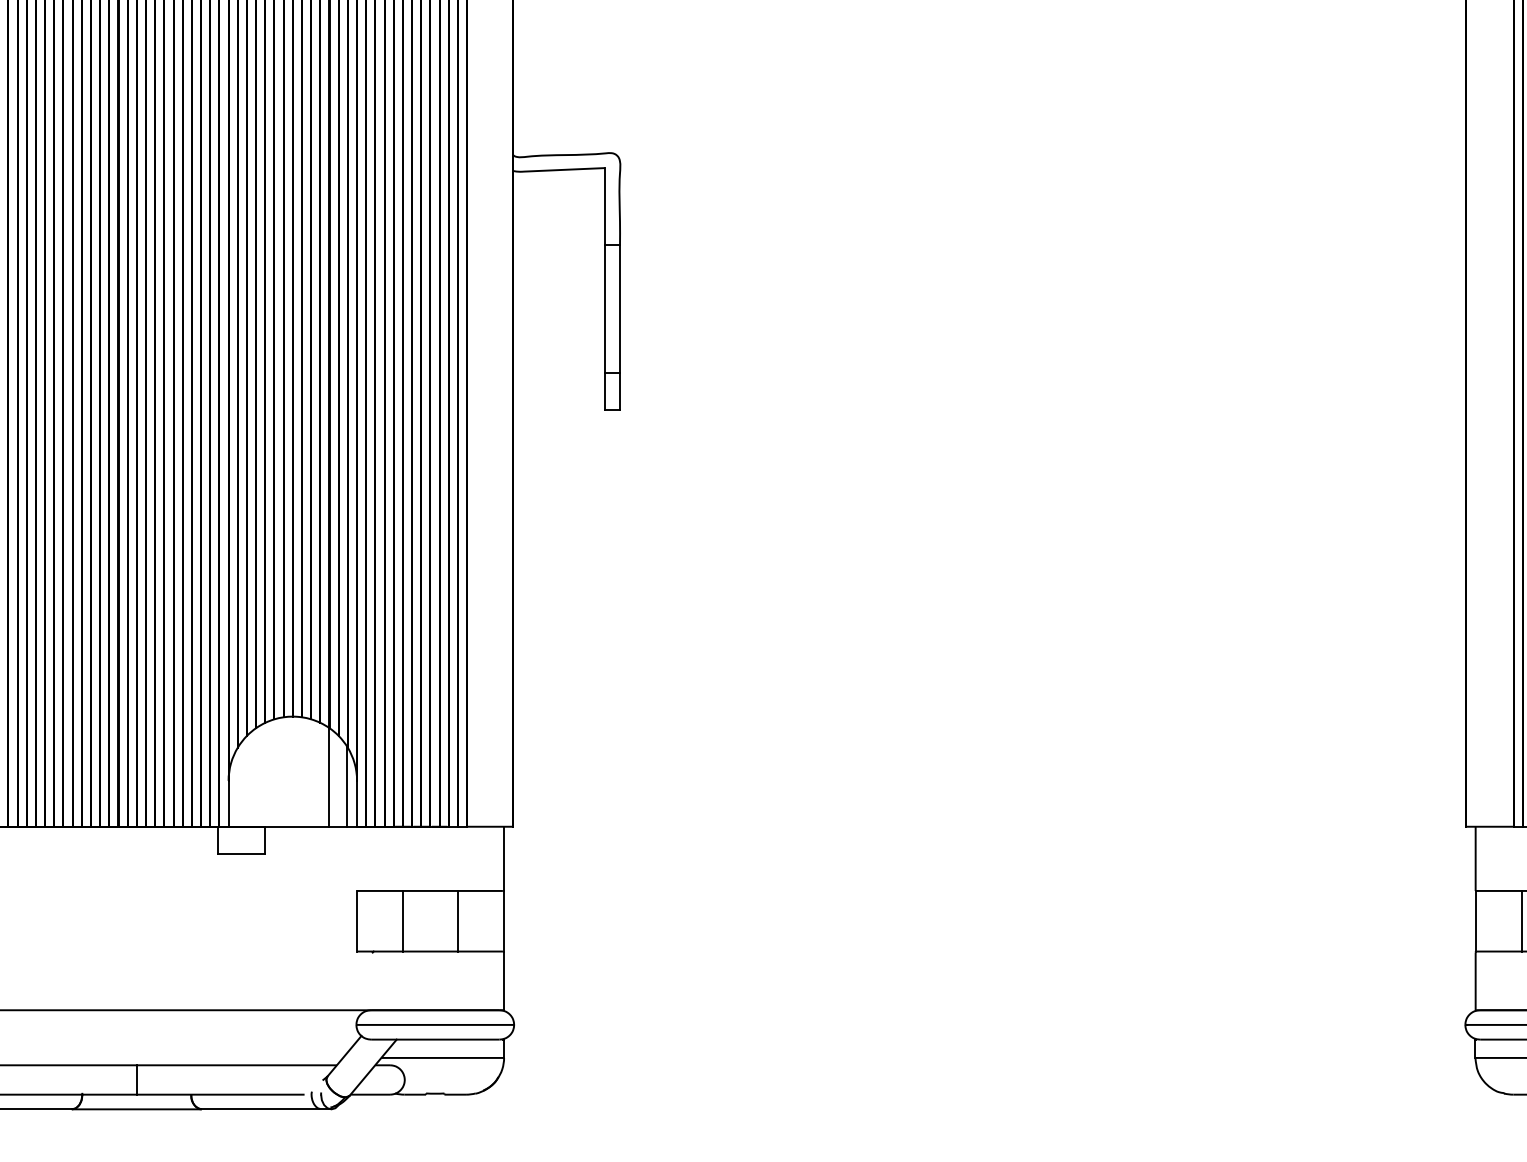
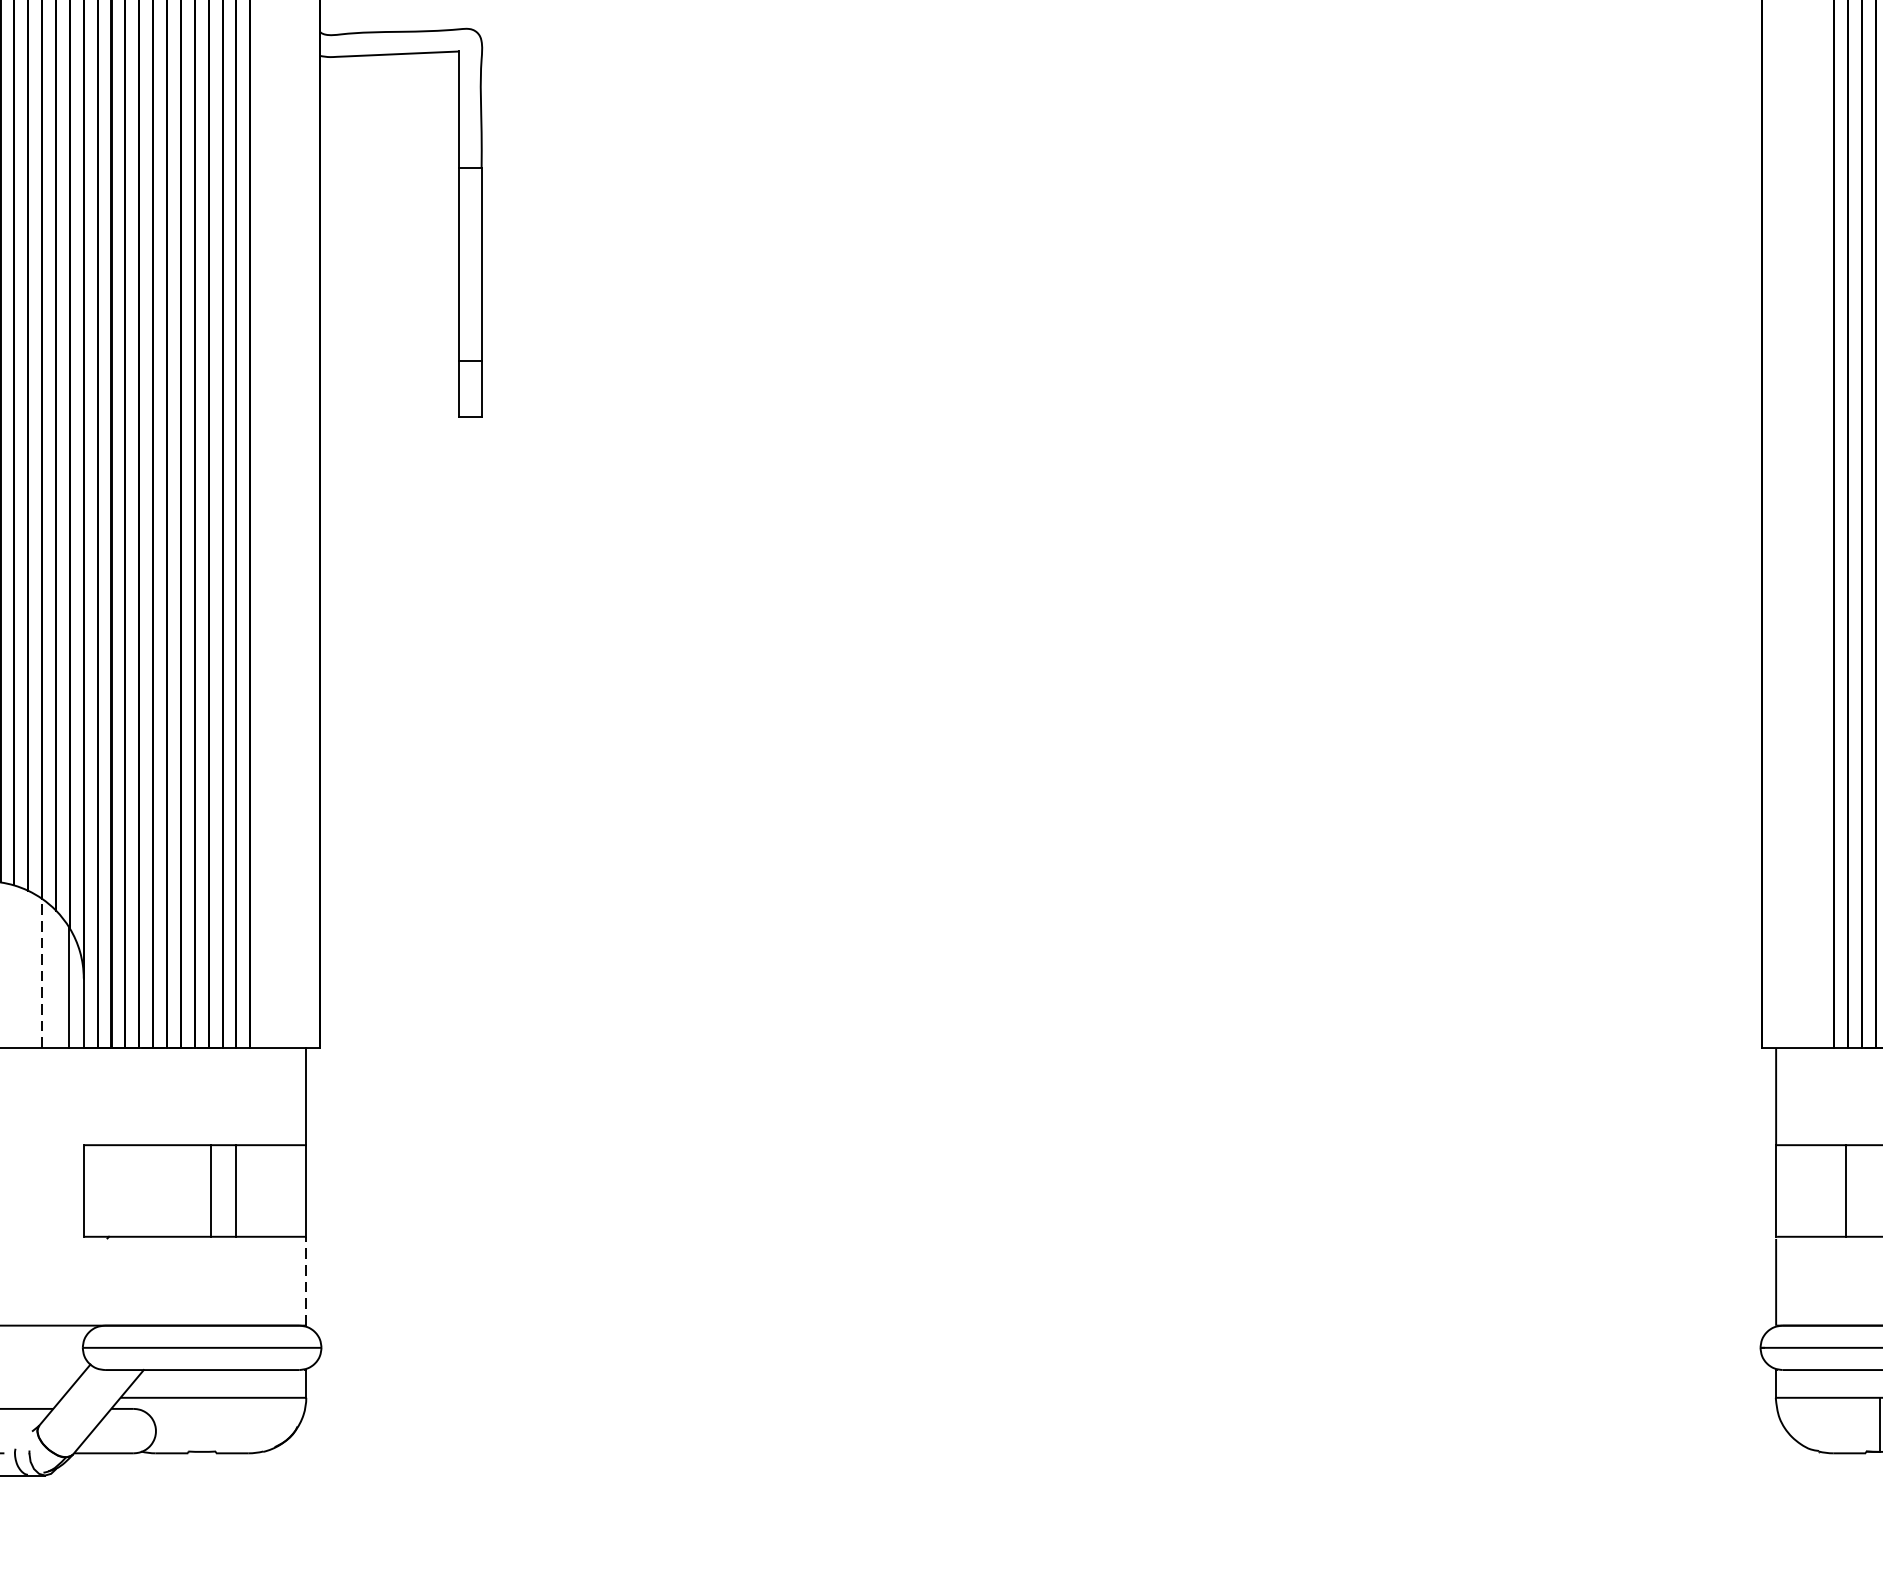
line: (329, 776) -> (42, 971), solid -> dashed
line: (403, 920) -> (211, 1189), moved
line: (503, 980) -> (305, 1280), solid -> dashed

